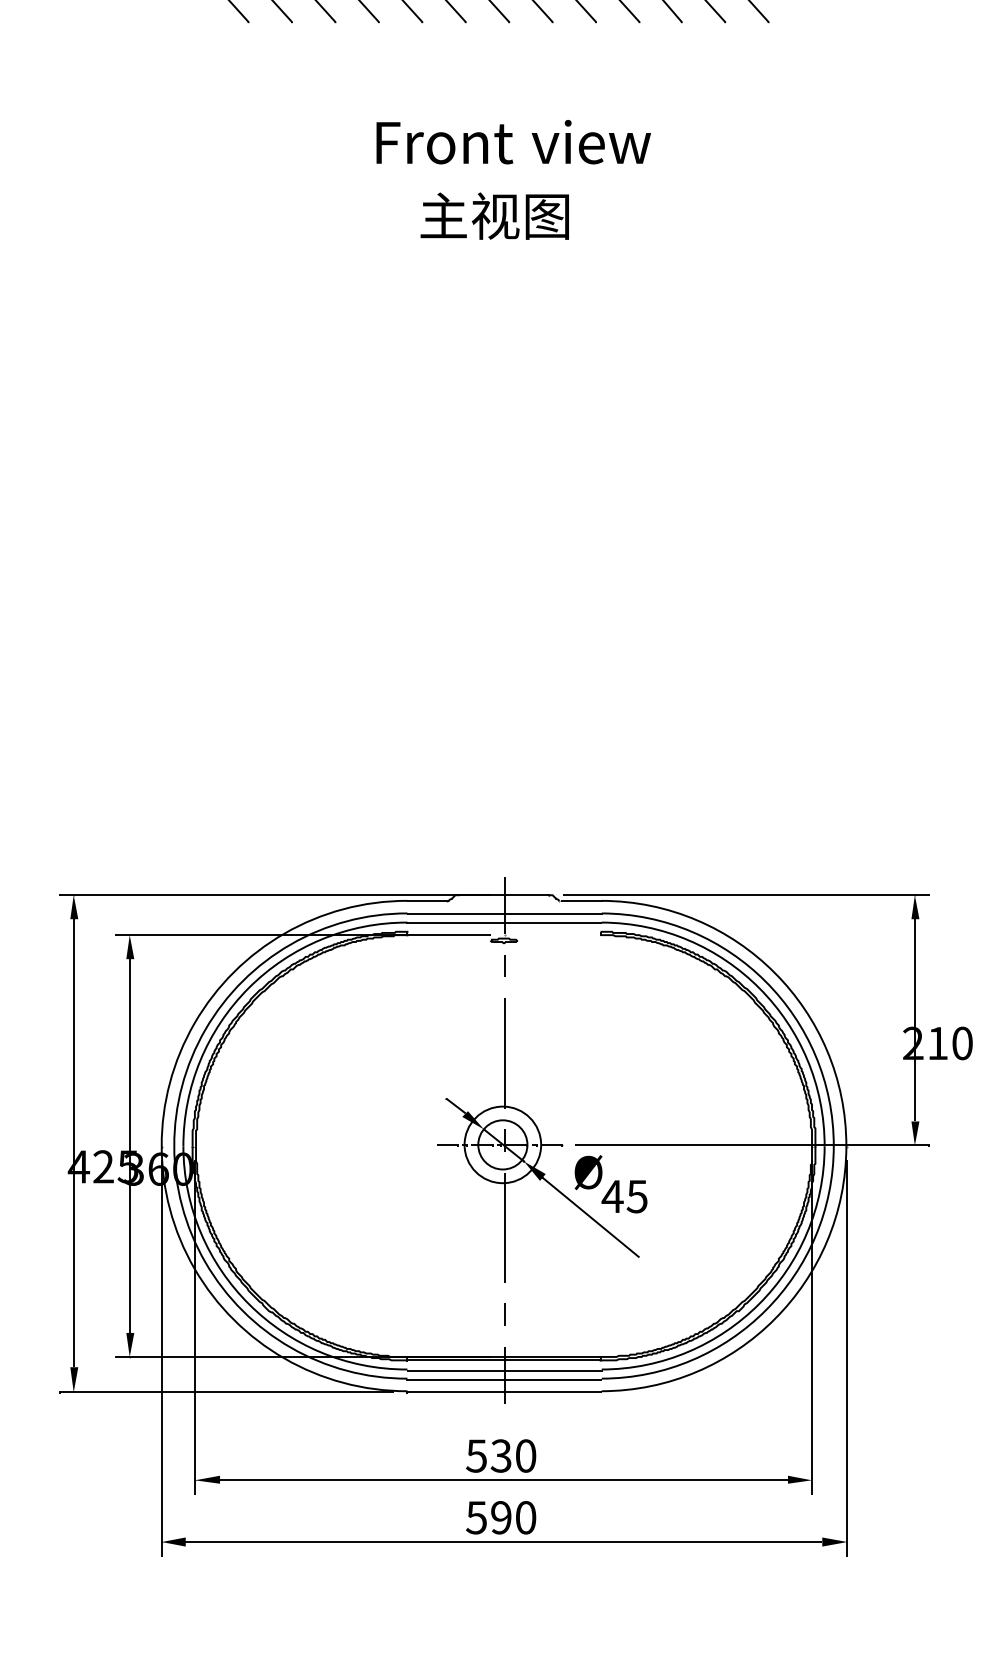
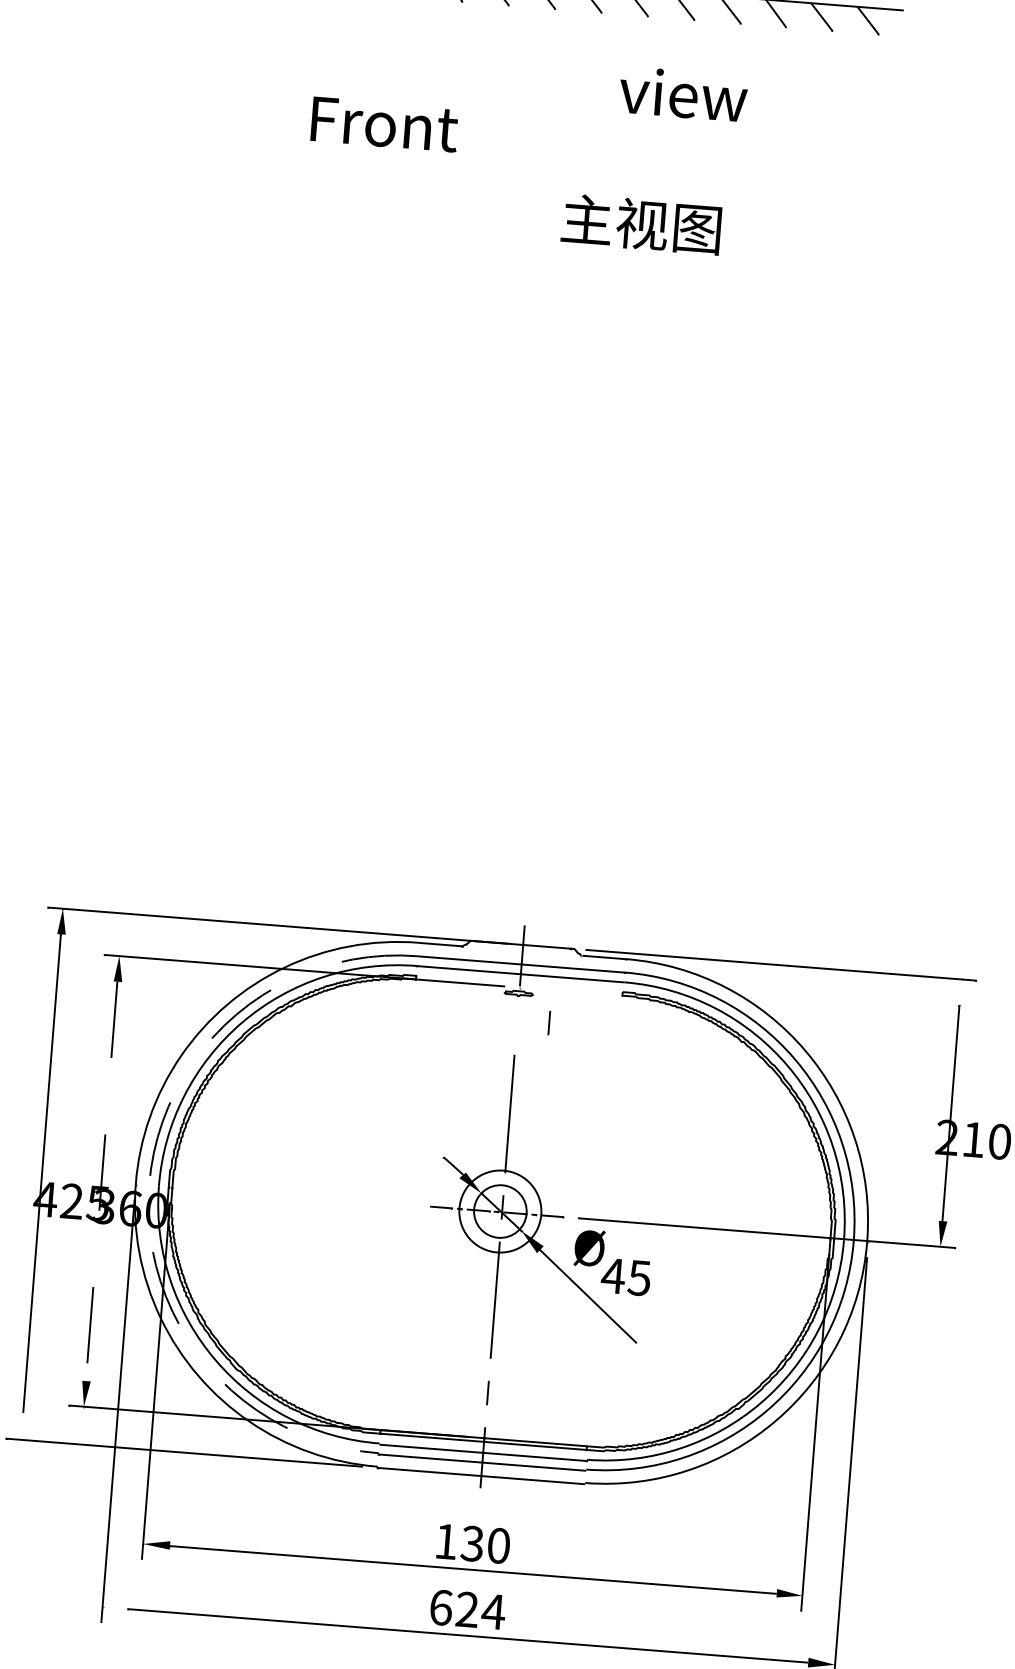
text: (590, 142) -> (682, 94), moved
text: (444, 143) -> (384, 124), moved
text: (494, 215) -> (641, 223), moved
fill: (915, 907) -> (961, 992), removed
line: (504, 965) -> (549, 1022), moved
arc: (174, 1146) -> (149, 1185), solid -> dashed
line: (129, 1148) -> (101, 1183), solid -> dashed
fill: (74, 1379) -> (23, 1426), removed
text: (476, 1455) -> (446, 1541), 530 -> 130
text: (501, 1517) -> (467, 1609), 590 -> 624
fill: (173, 1541) -> (115, 1607), removed

